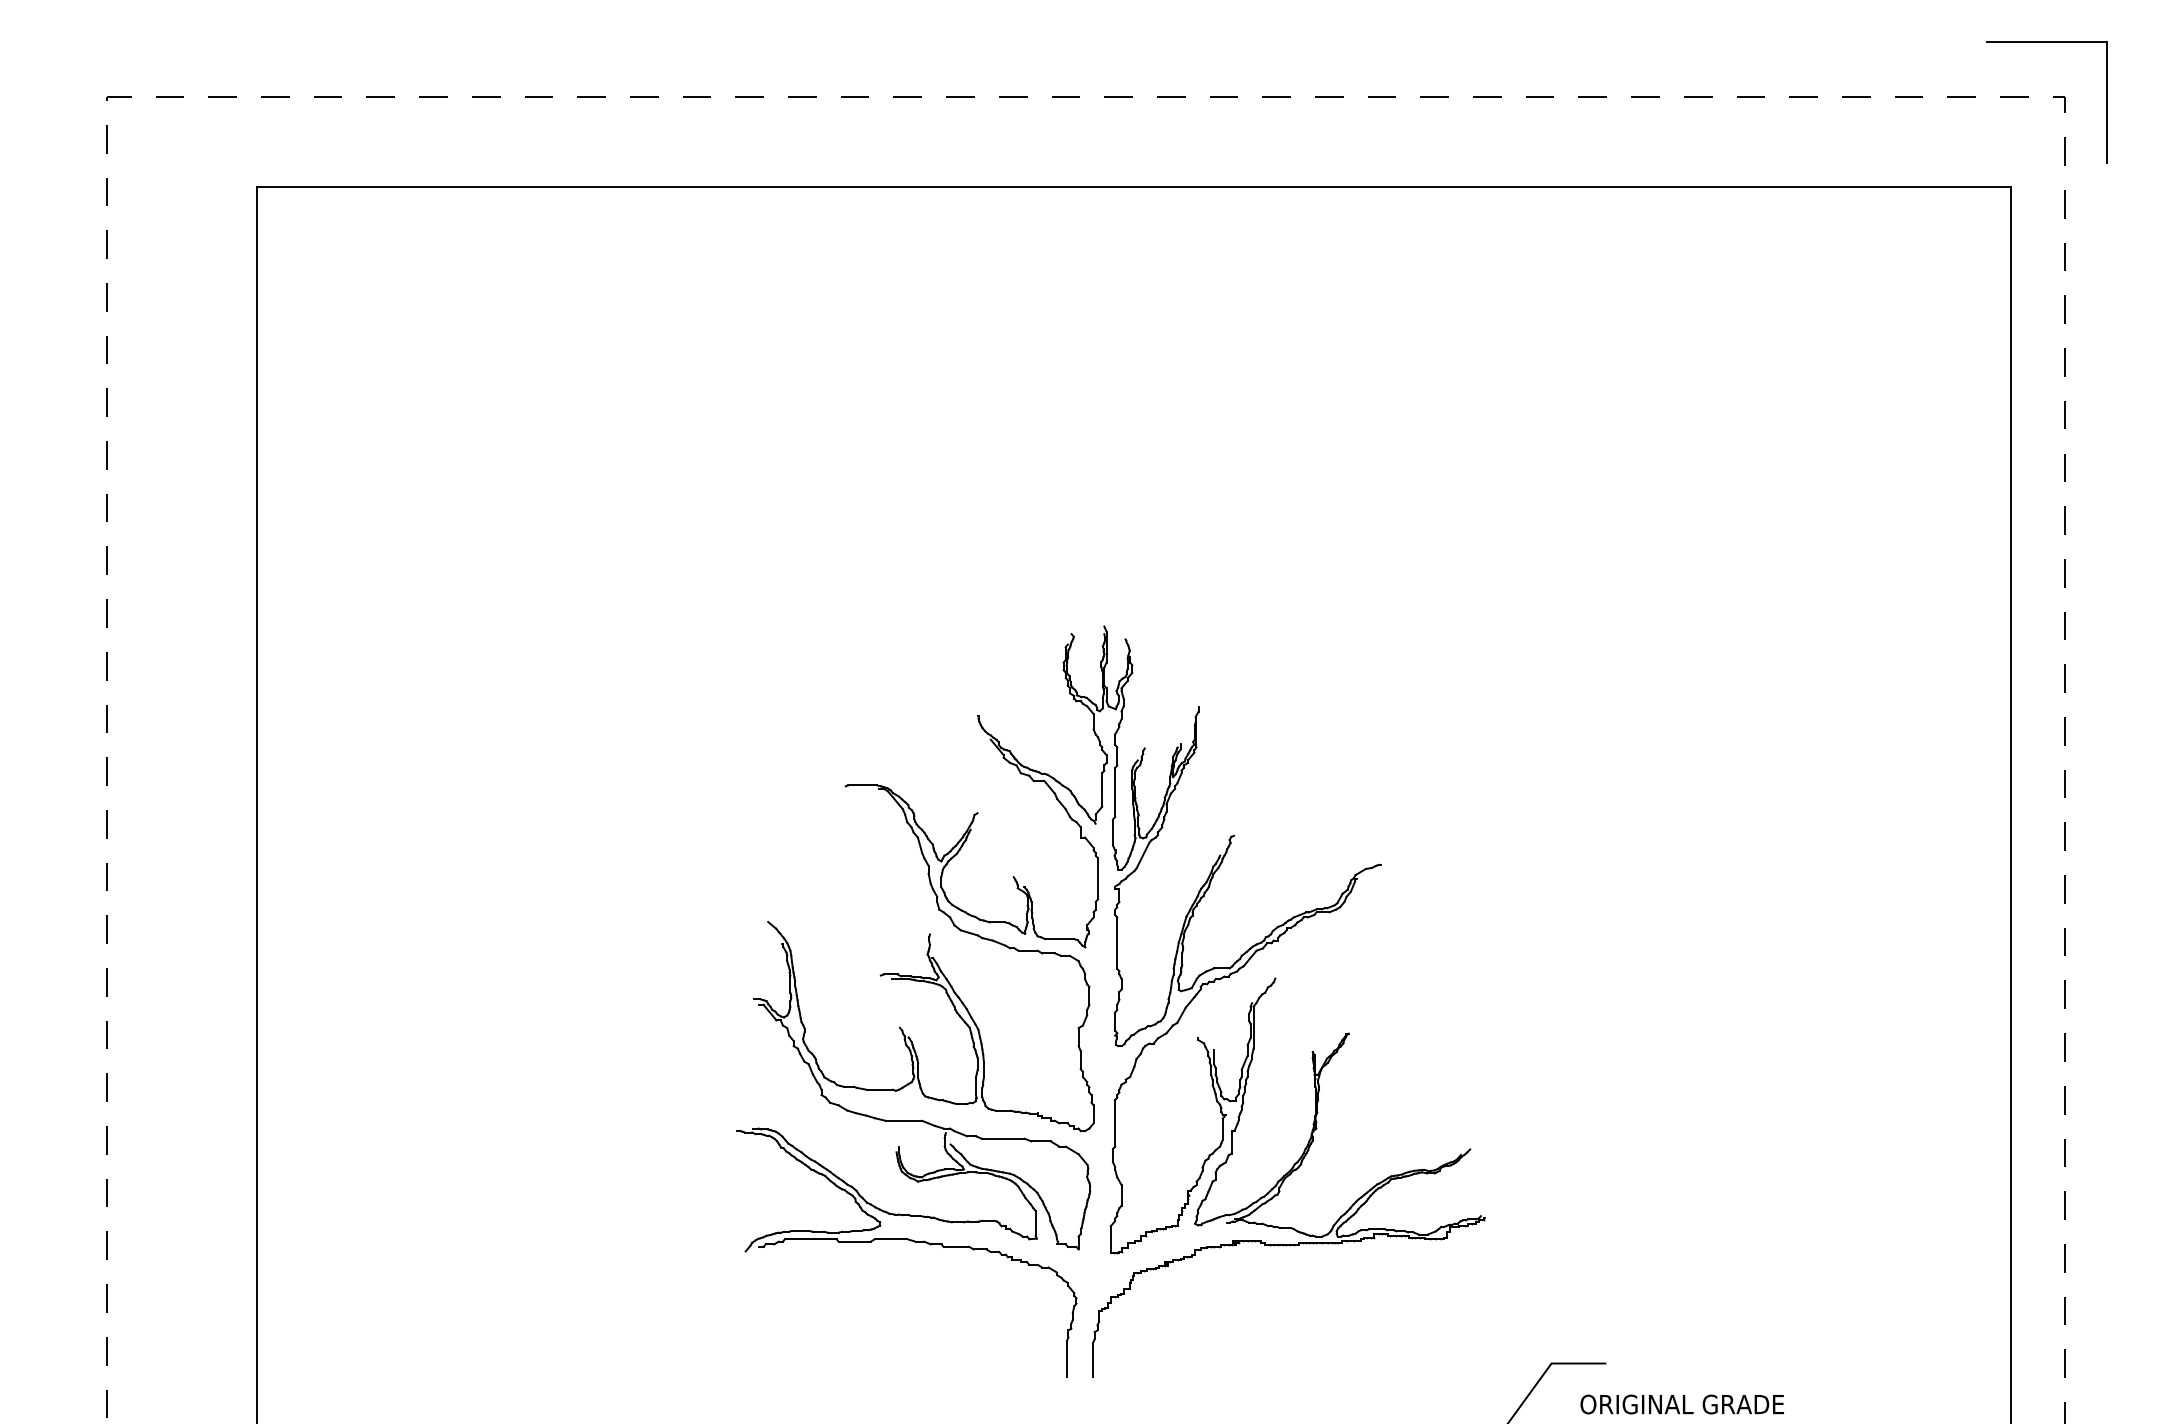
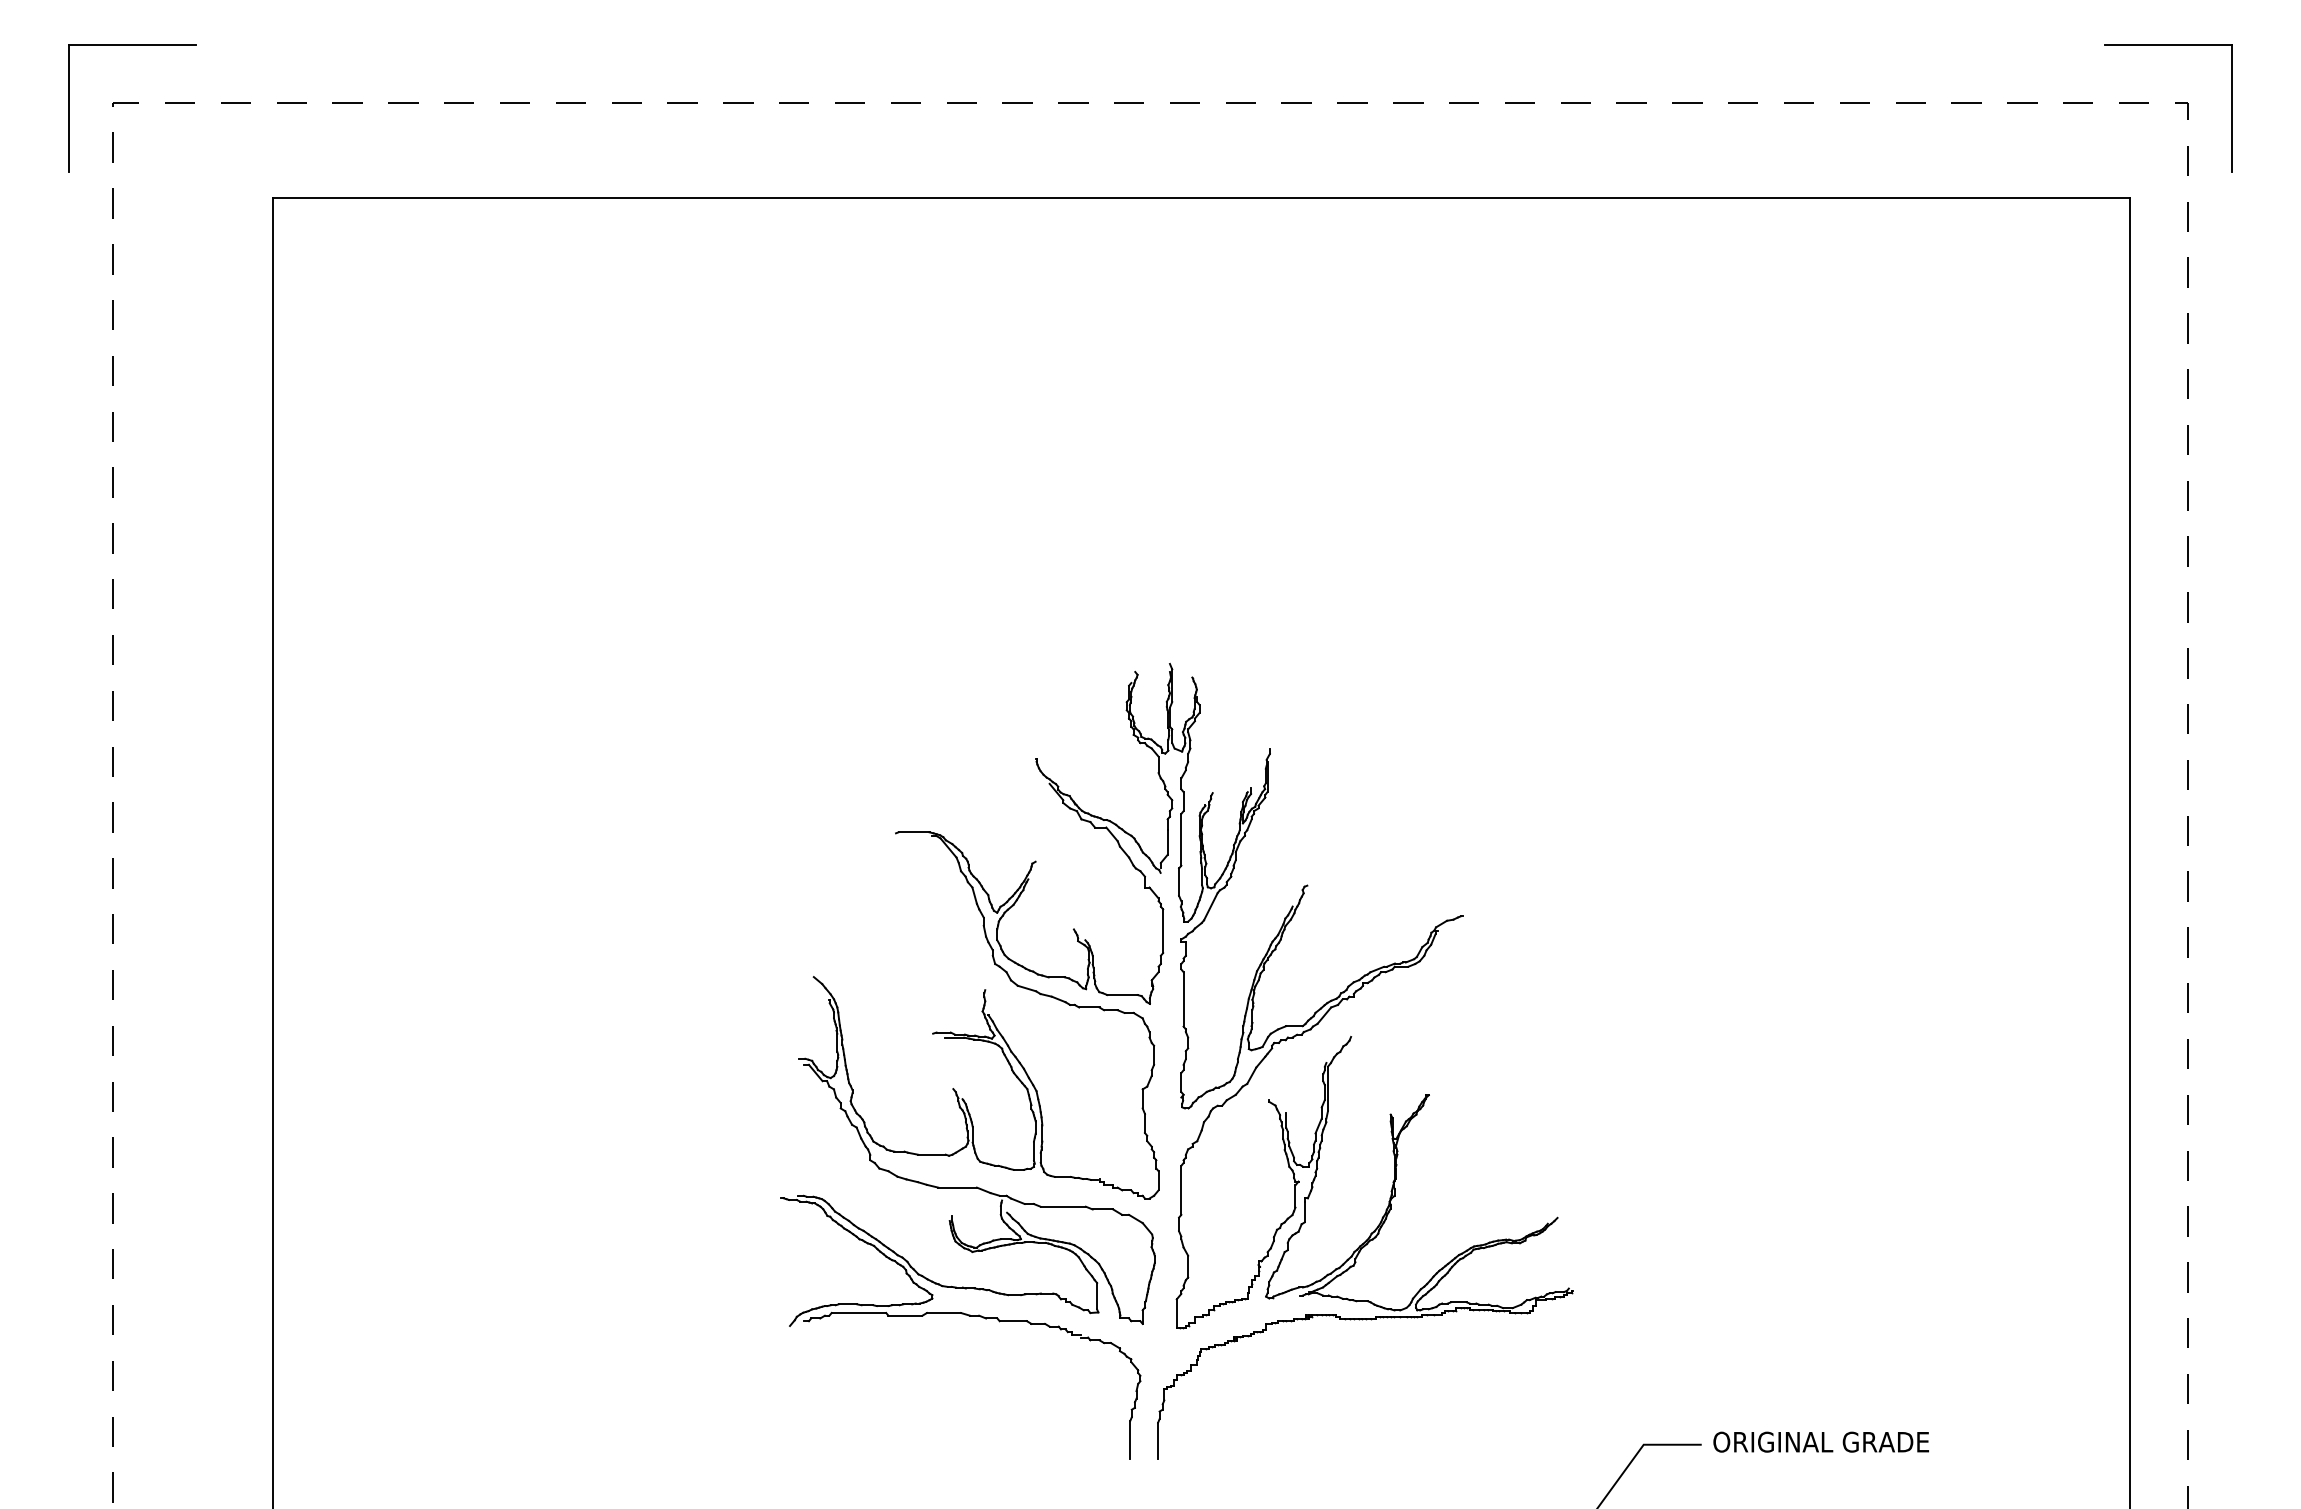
part: (125, 42) -> (132, 45), added
text: (1681, 1403) -> (1820, 1441), moved

